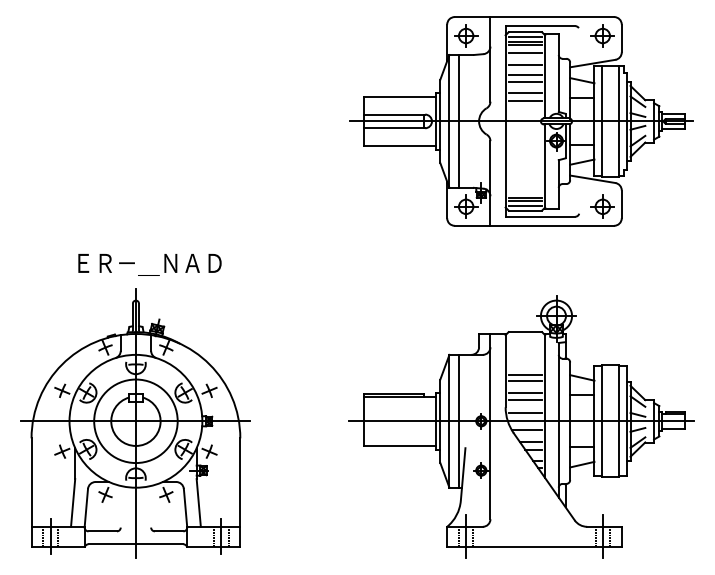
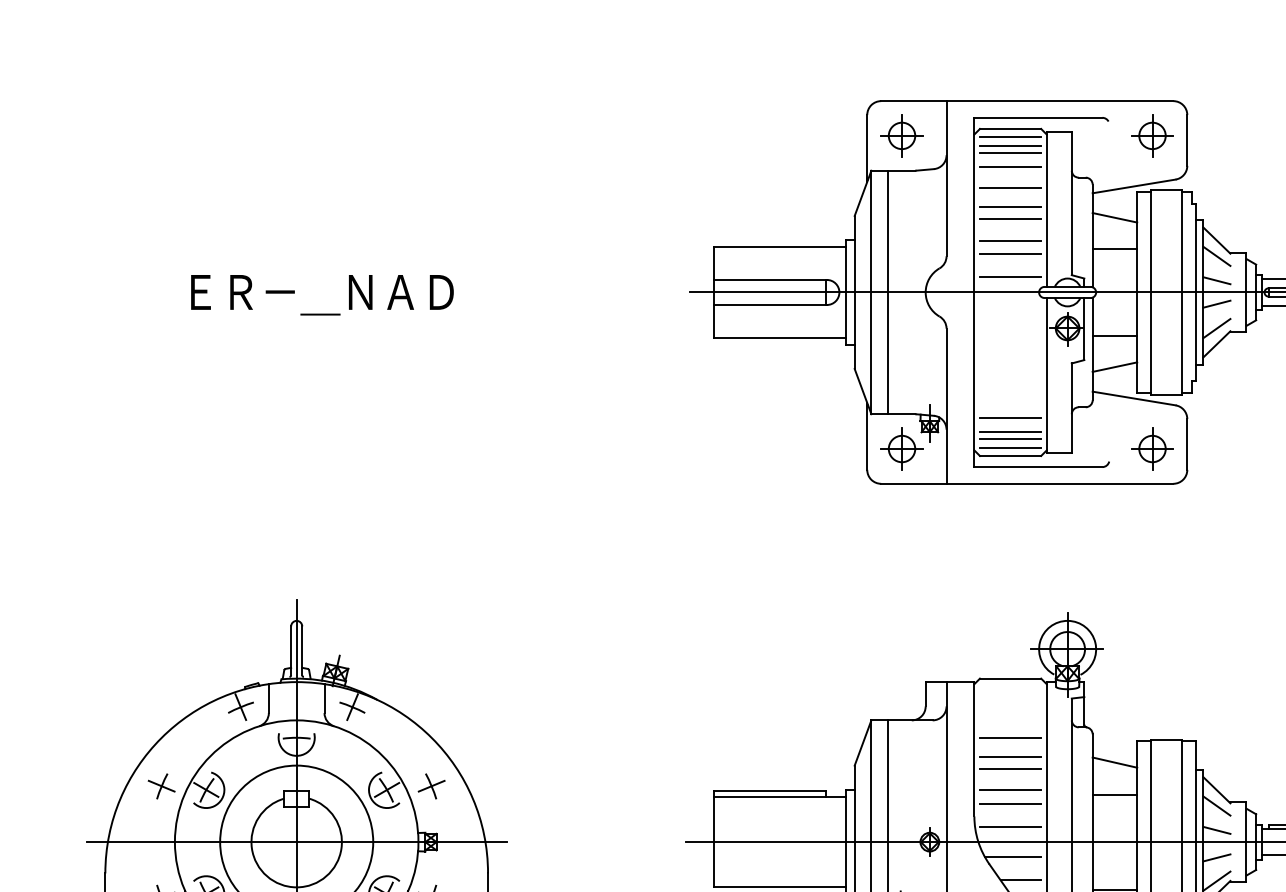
line: (525, 113) -> (1010, 277), added
line: (525, 190) -> (1010, 419), added
text: (149, 264) -> (321, 294), moved
line: (525, 364) -> (1010, 738), added

